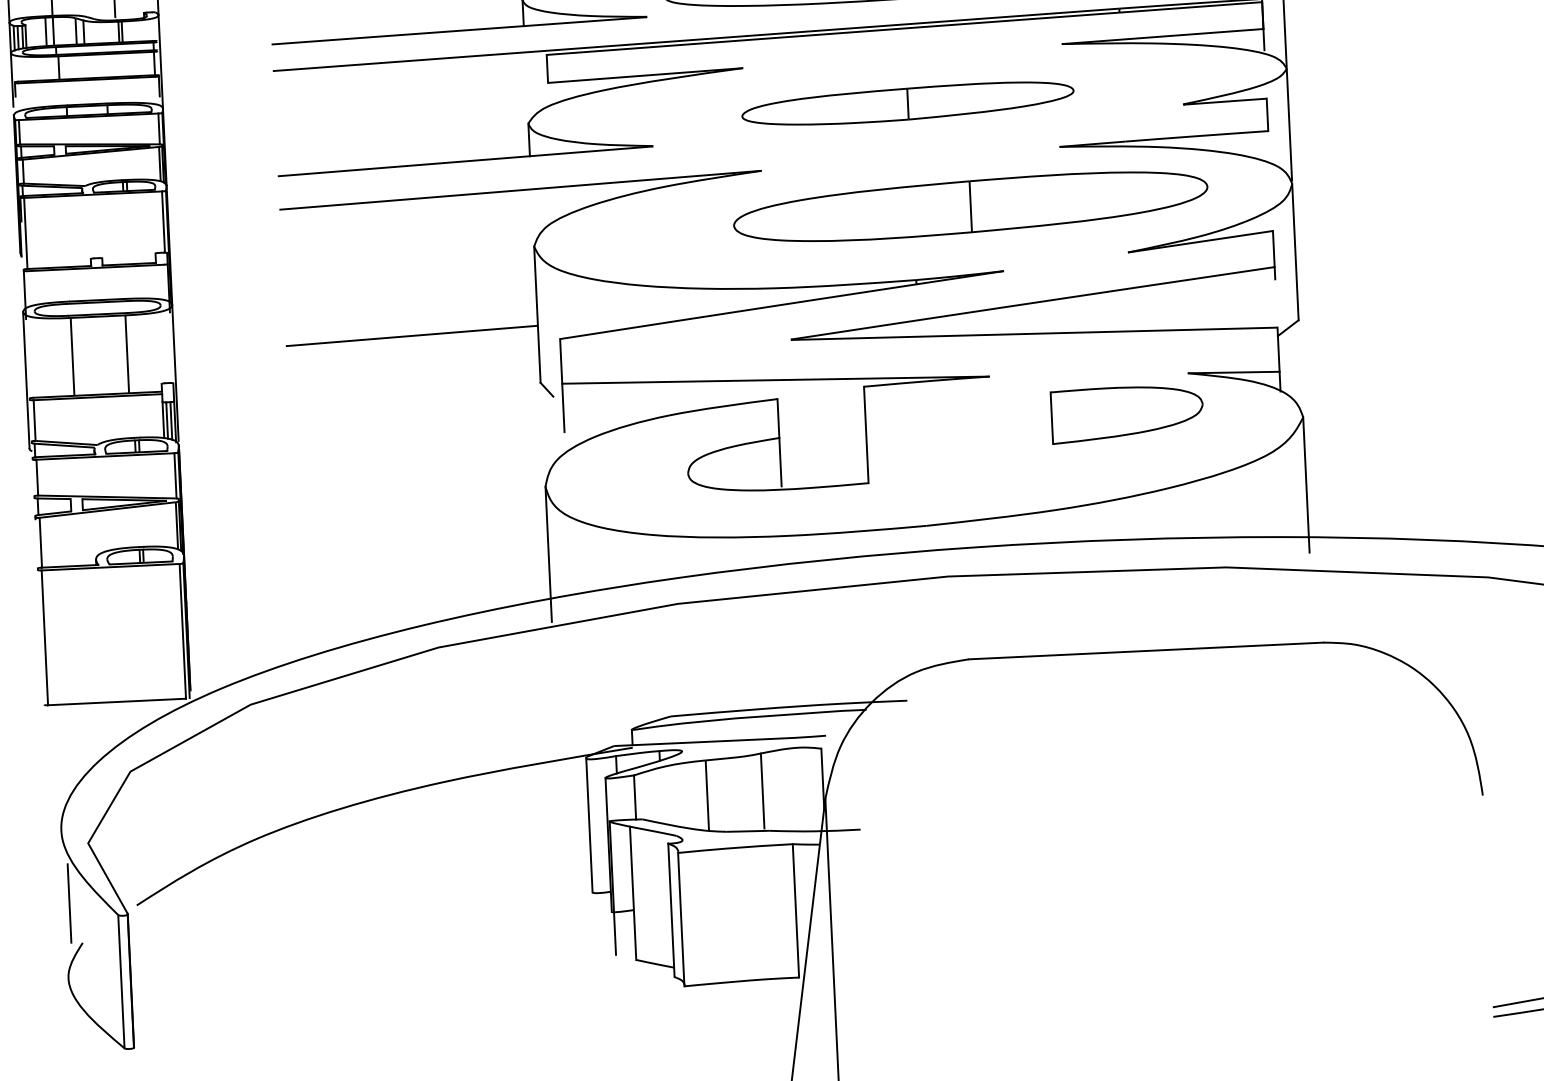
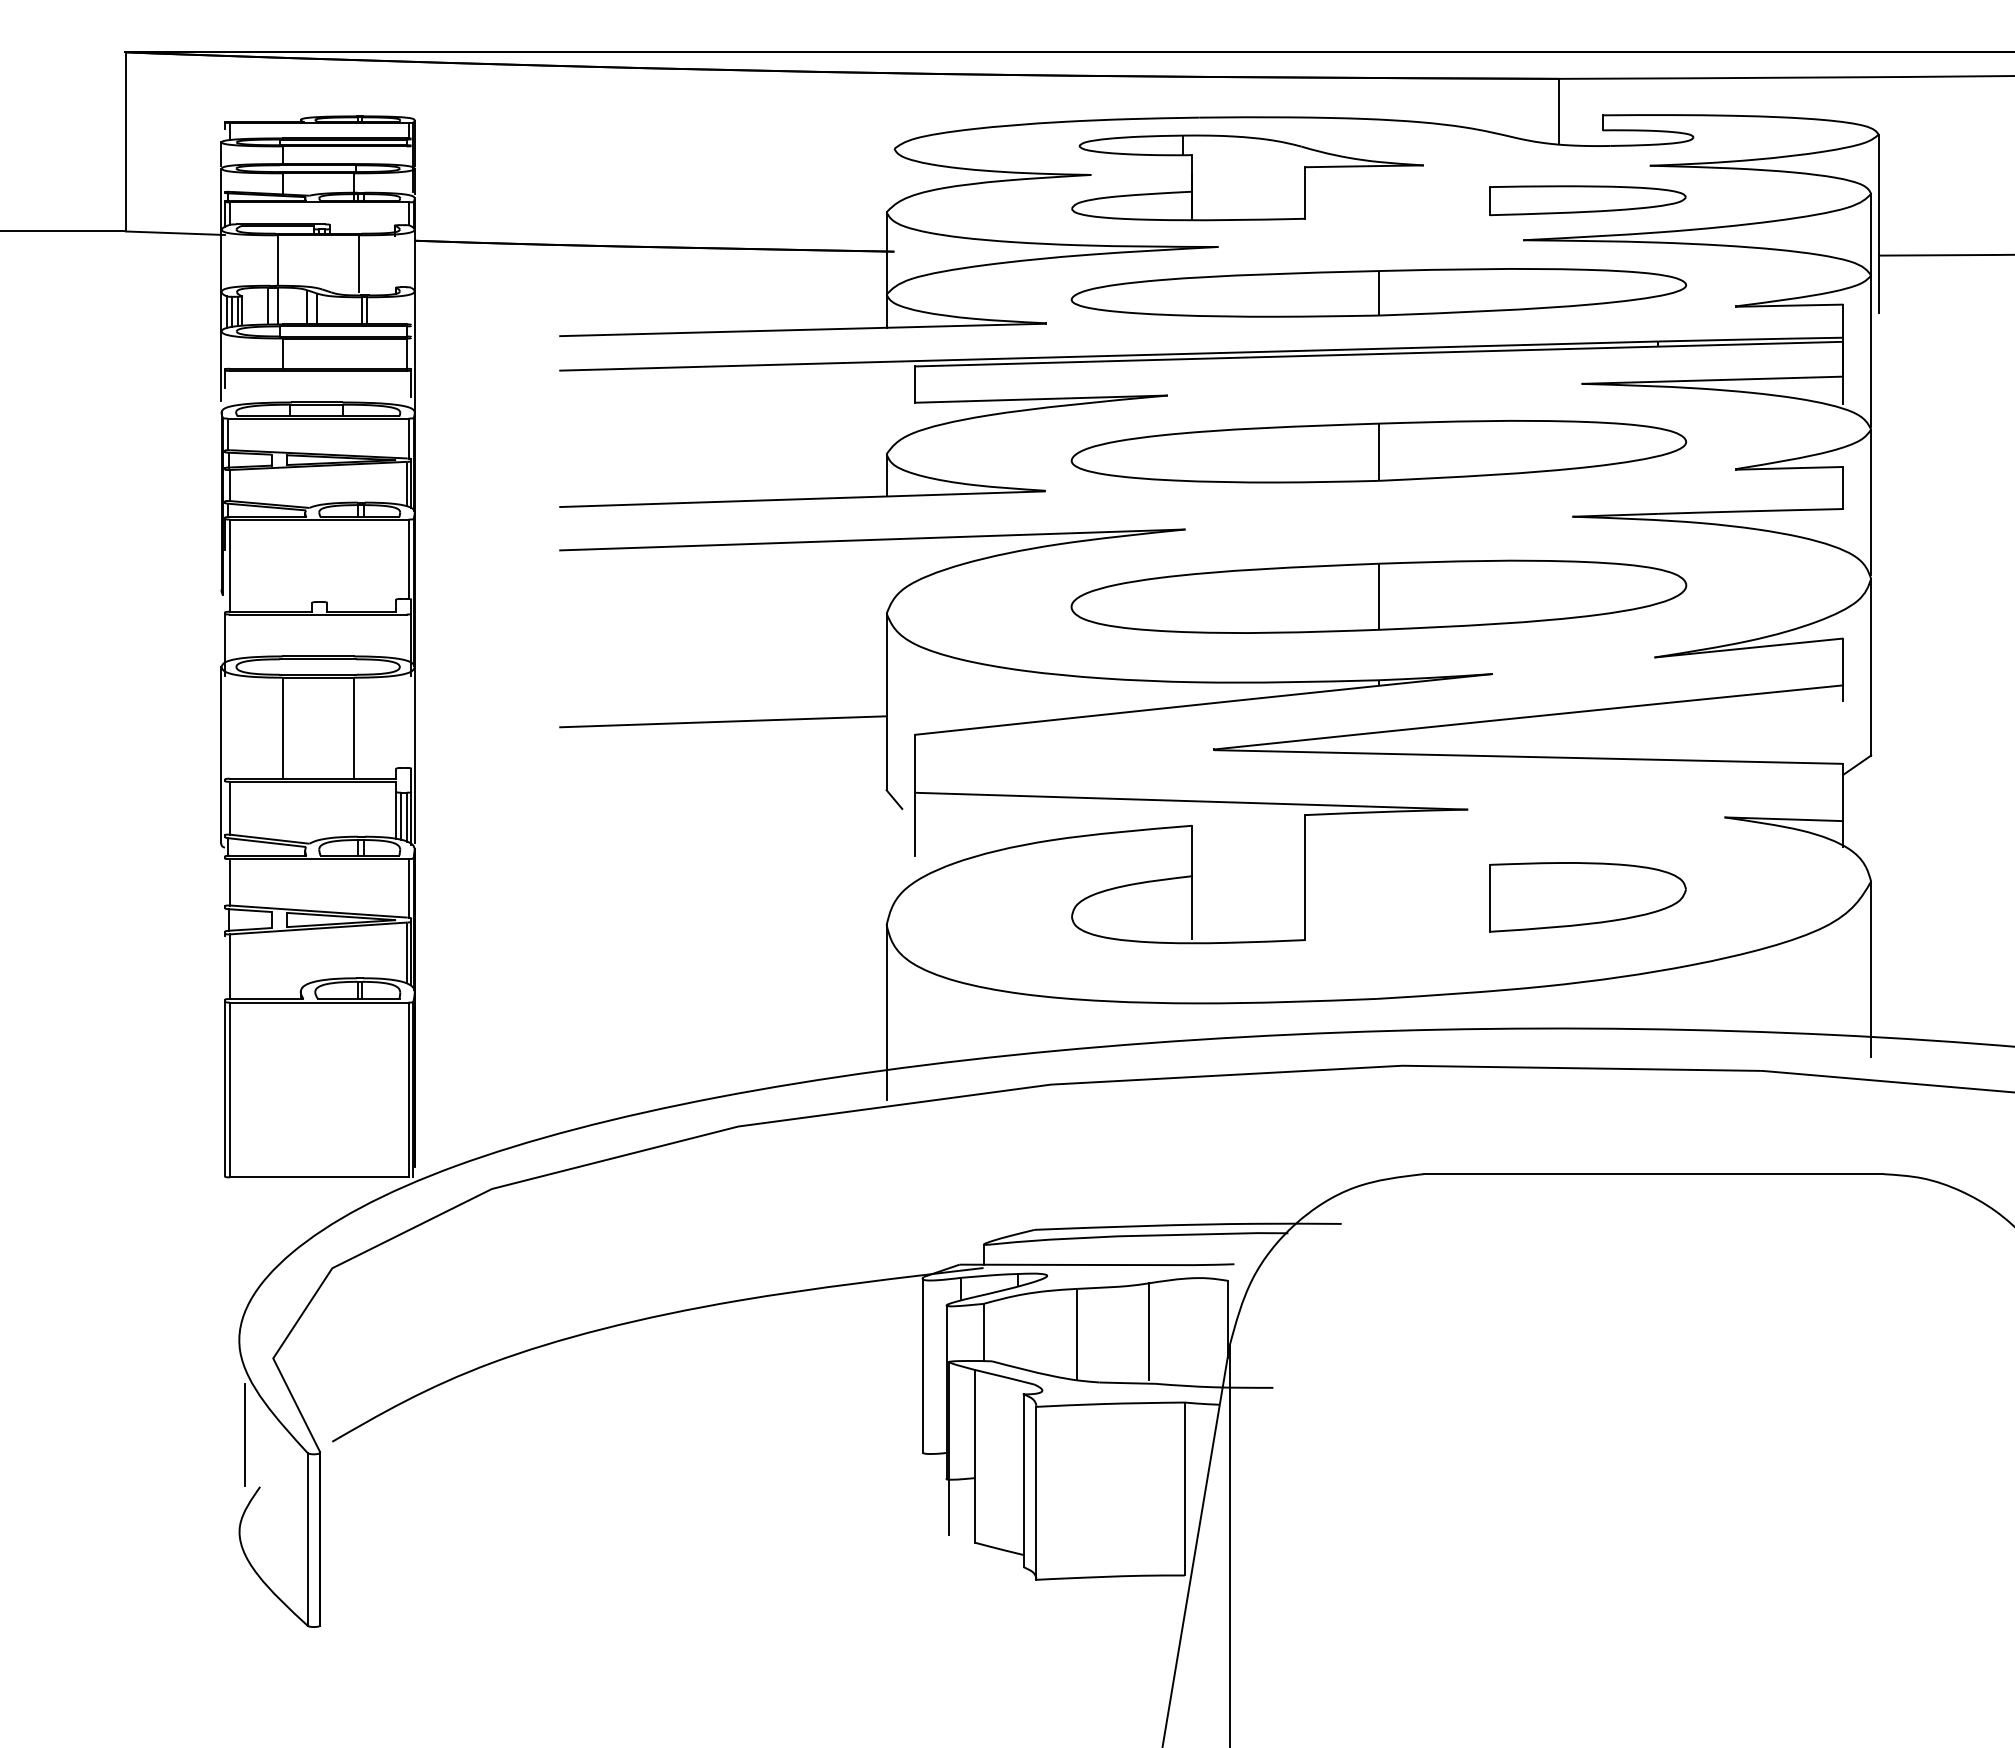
part: (907, 103) -> (1378, 451), size x1.43
part: (970, 206) -> (1378, 596), moved
part: (1127, 414) -> (1587, 897), moved
line: (40, 636) -> (224, 1088), added

